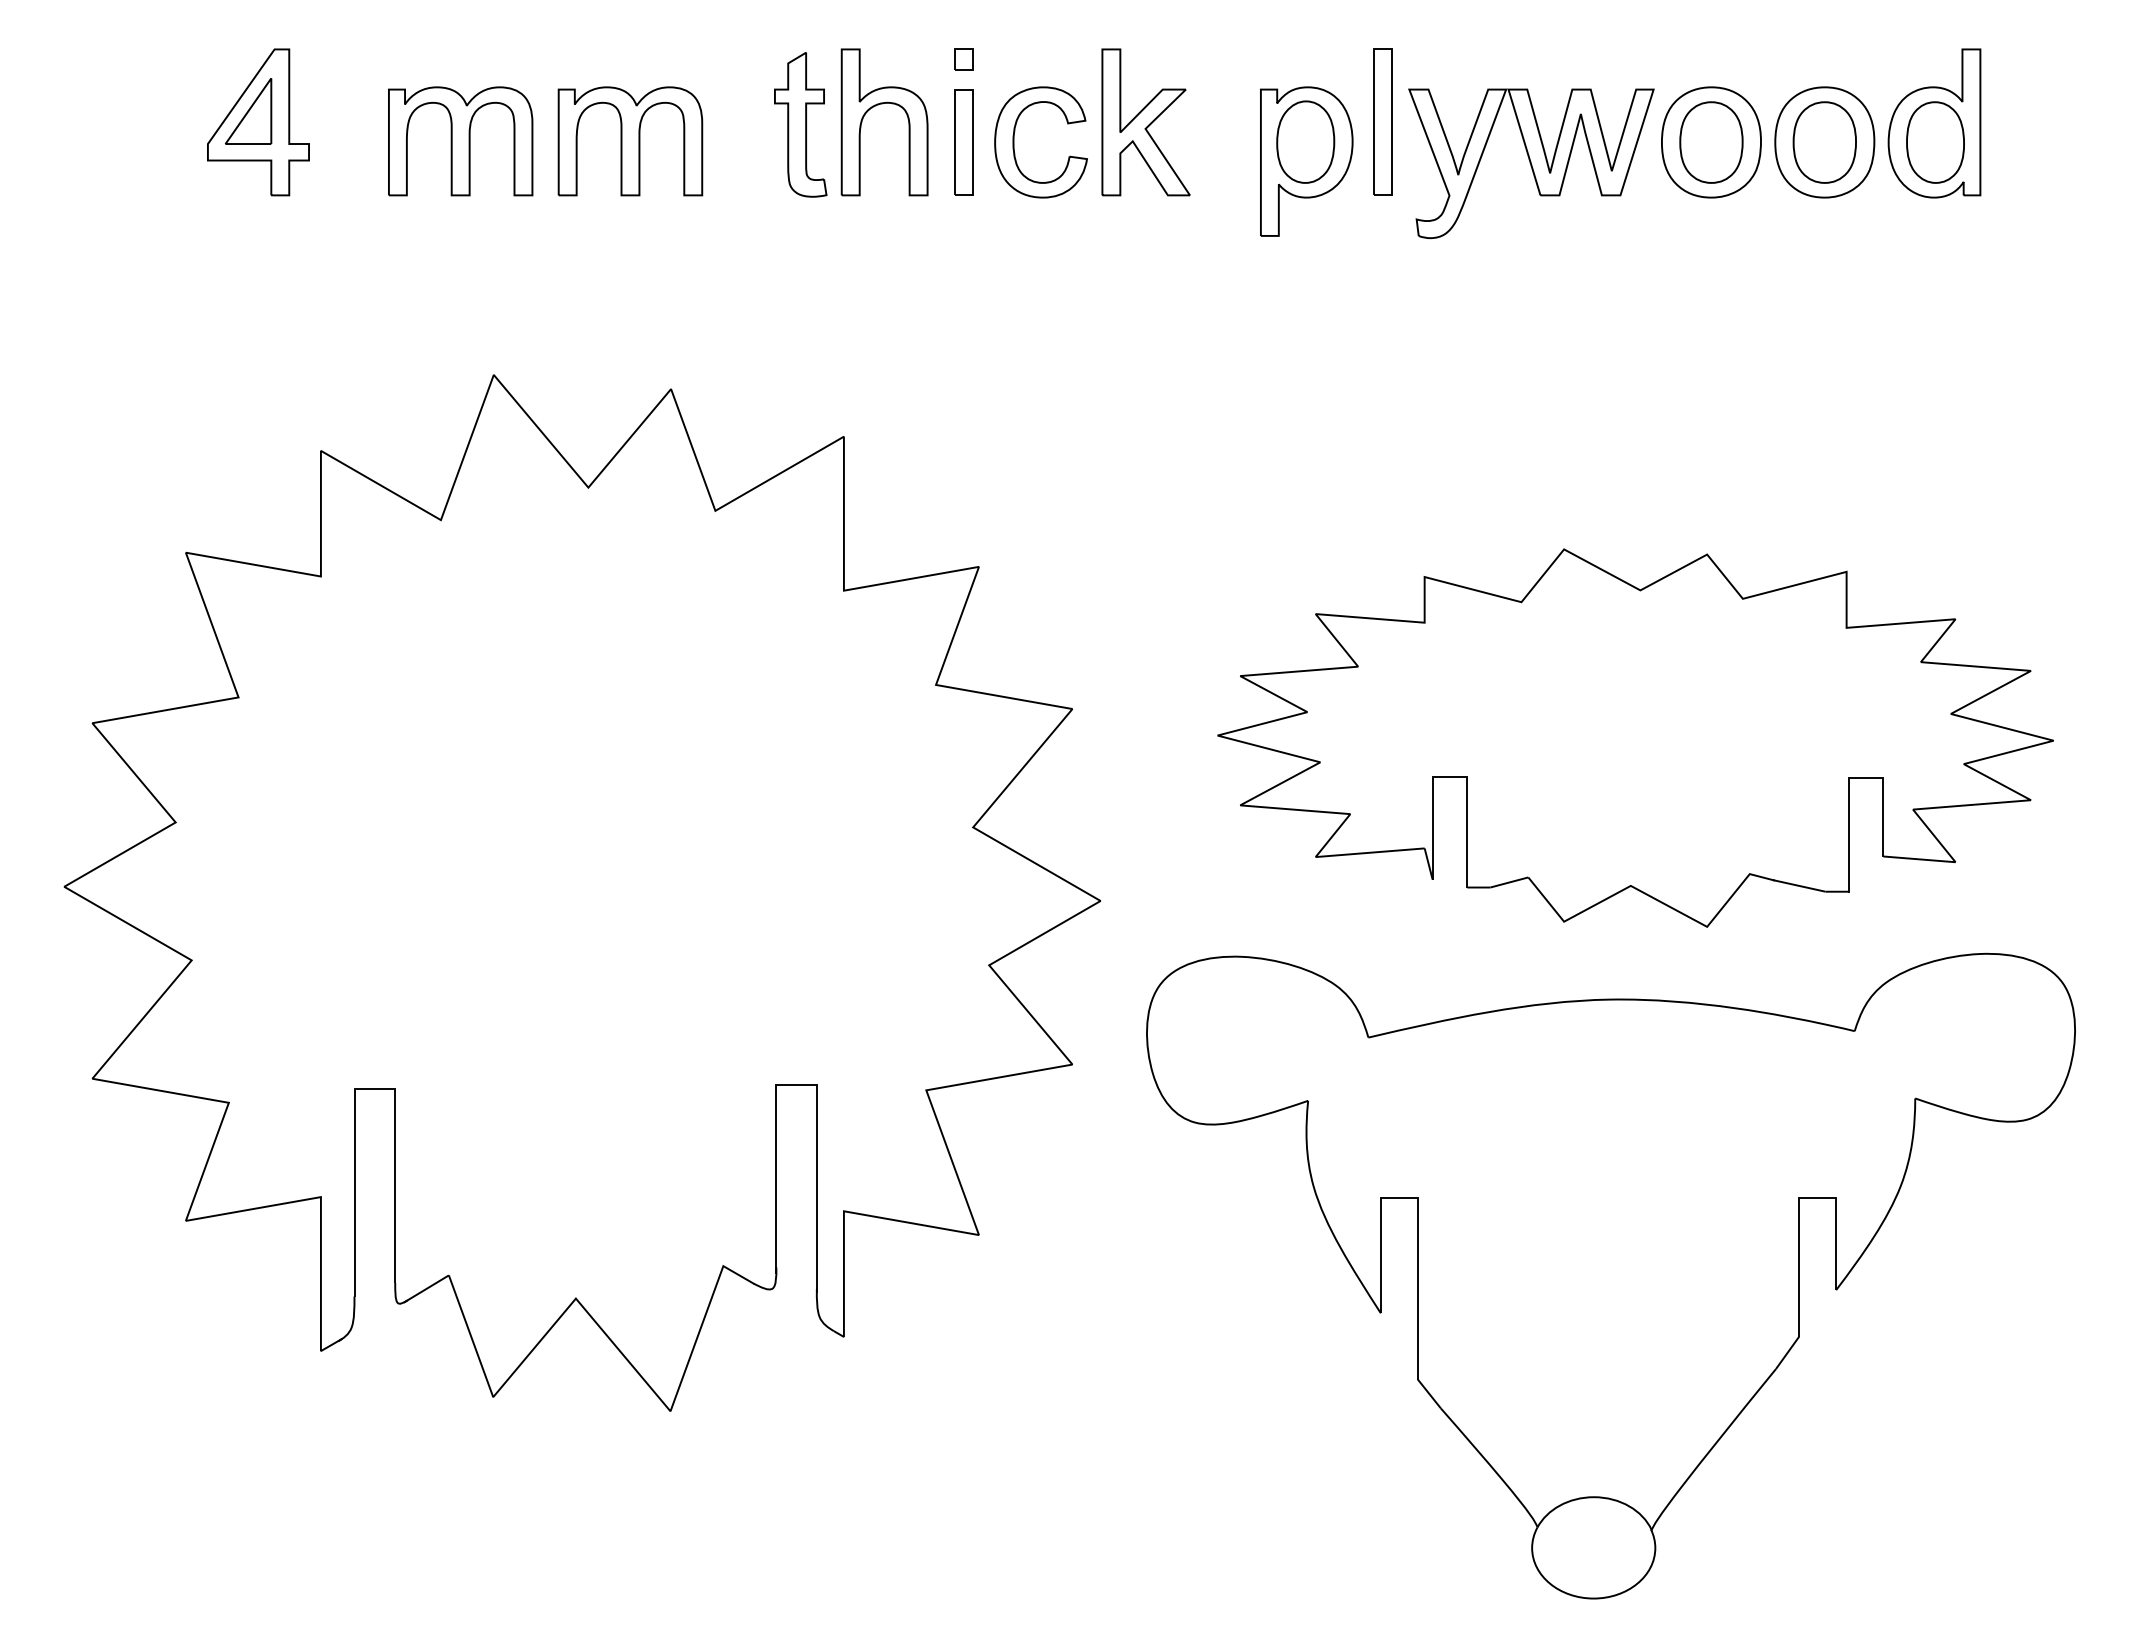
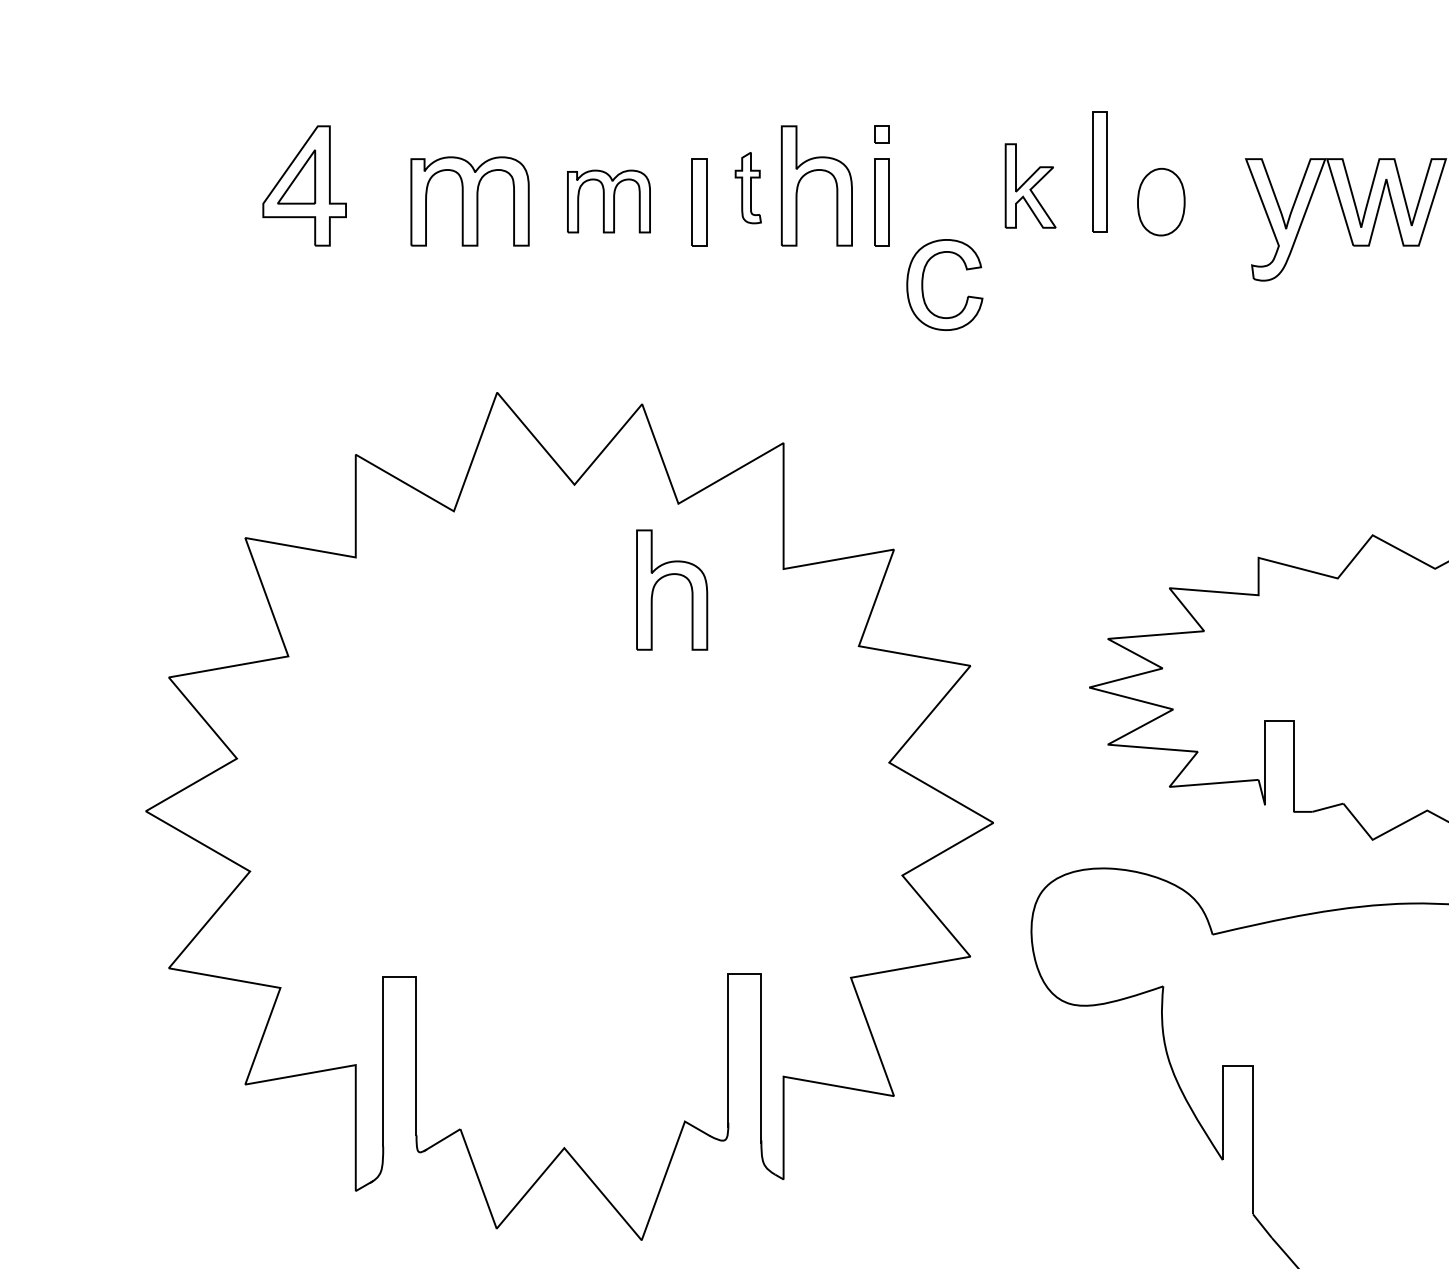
part: (1382, 121) -> (1099, 171), moved
part: (1145, 122) -> (1030, 186), size x0.7
part: (800, 124) -> (748, 187), size x0.6
part: (630, 141) -> (608, 201), size x0.7
part: (740, 142) -> (698, 202), added
part: (1014, 142) -> (923, 285), moved
part: (1306, 161) -> (1161, 217), removed
part: (701, 599) -> (667, 576), added

